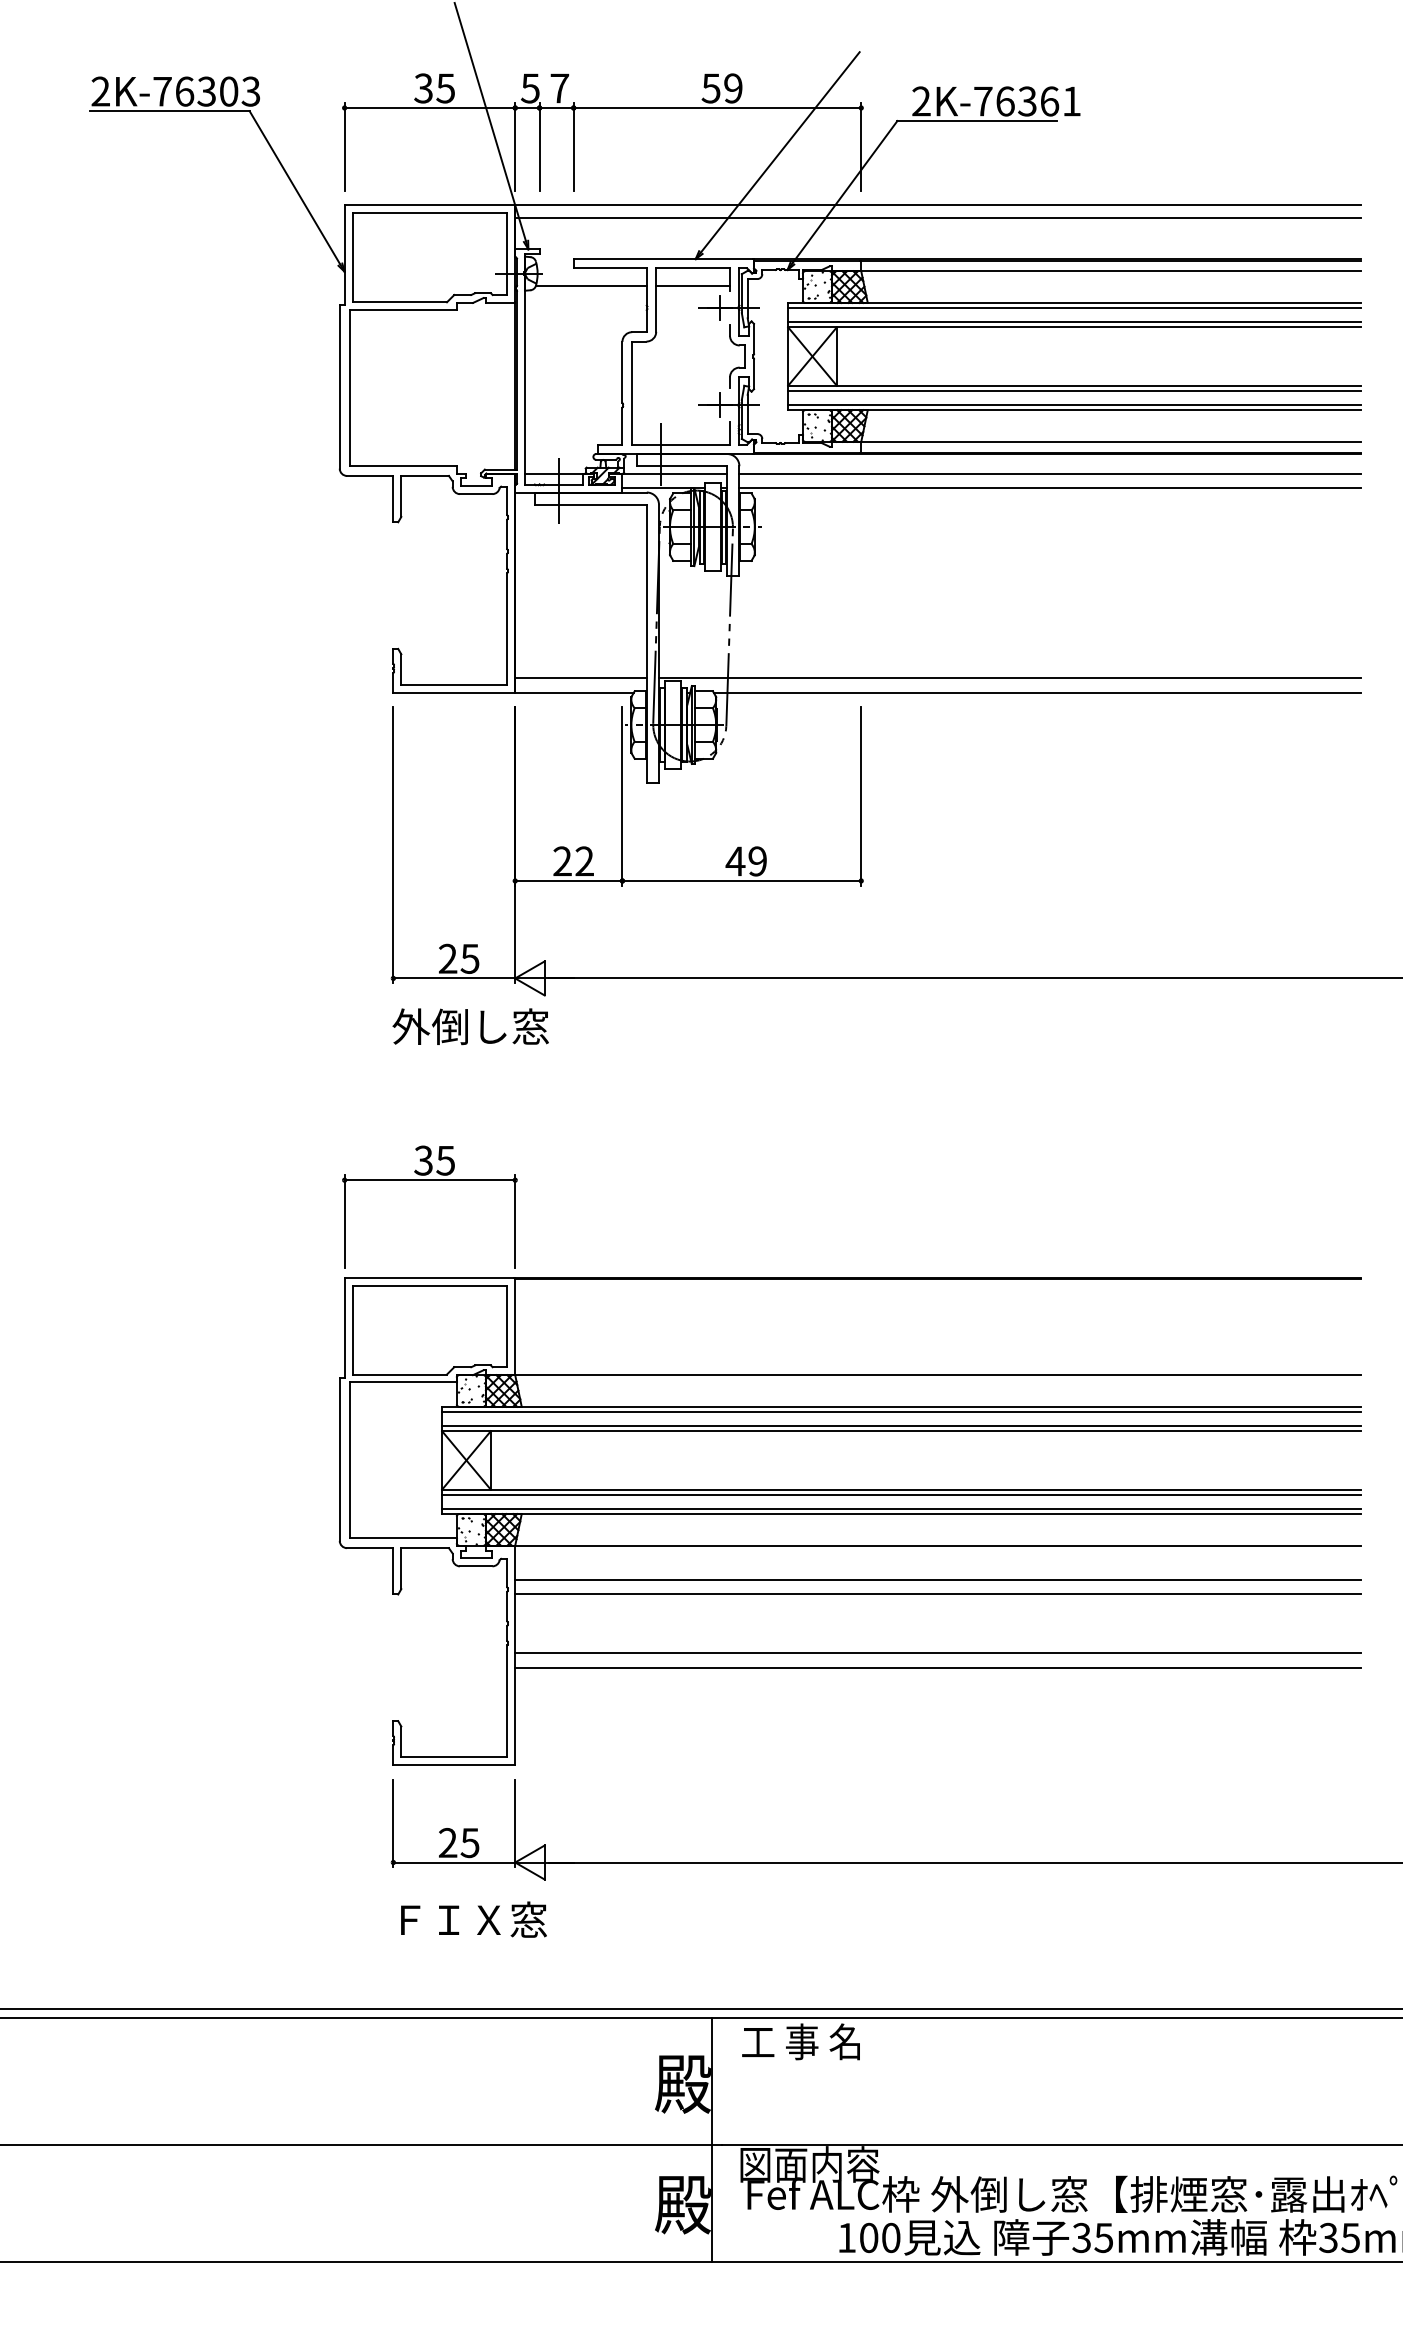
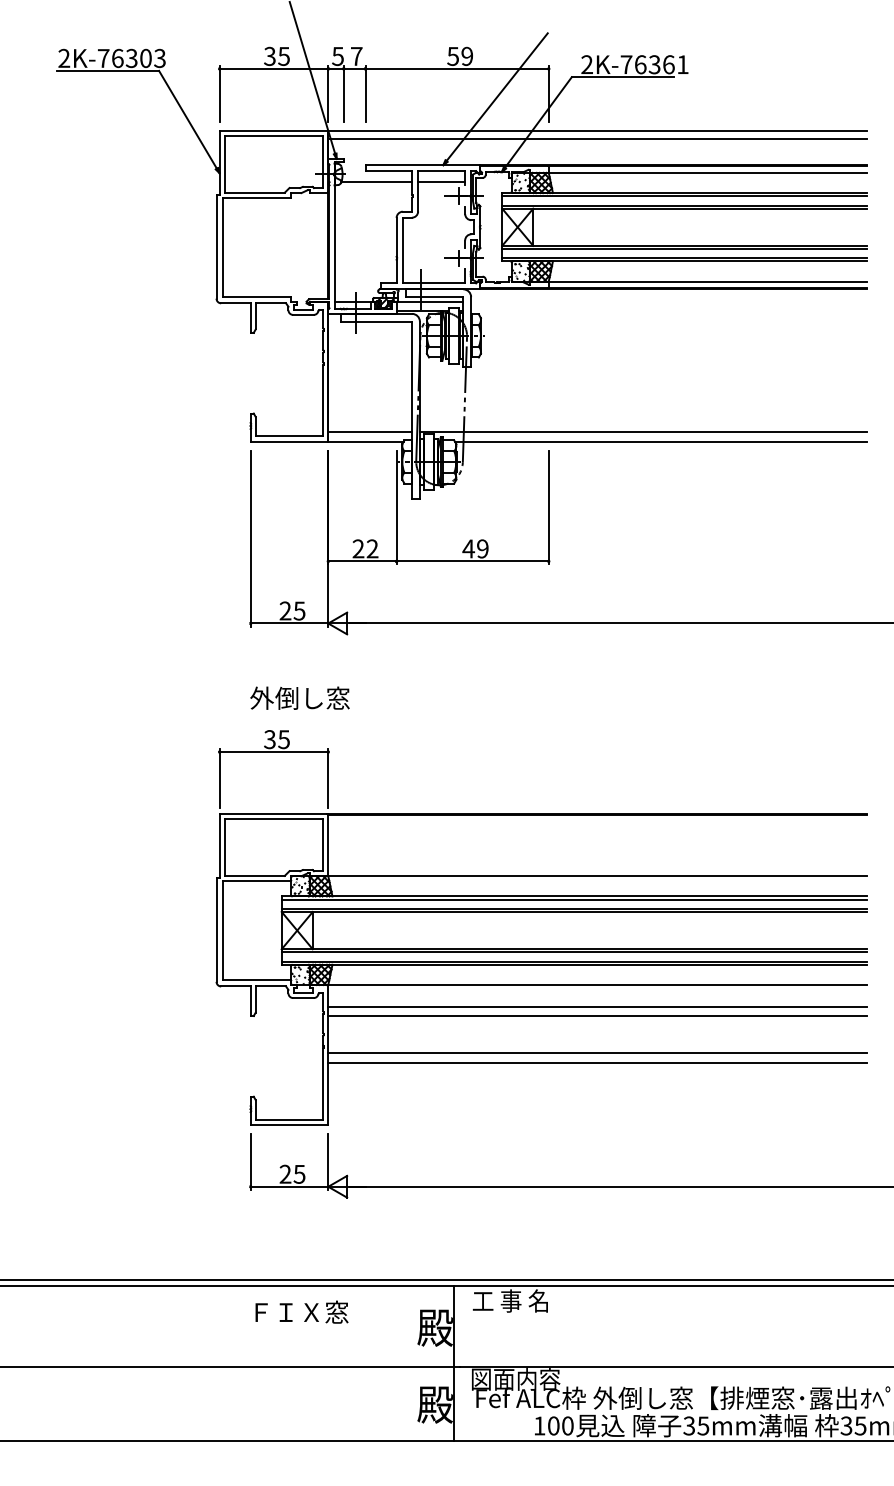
line: (1050, 473) -> (669, 301), removed
line: (1050, 488) -> (669, 311), removed
text: (469, 1025) -> (299, 697), moved
text: (473, 1918) -> (301, 1311), moved

